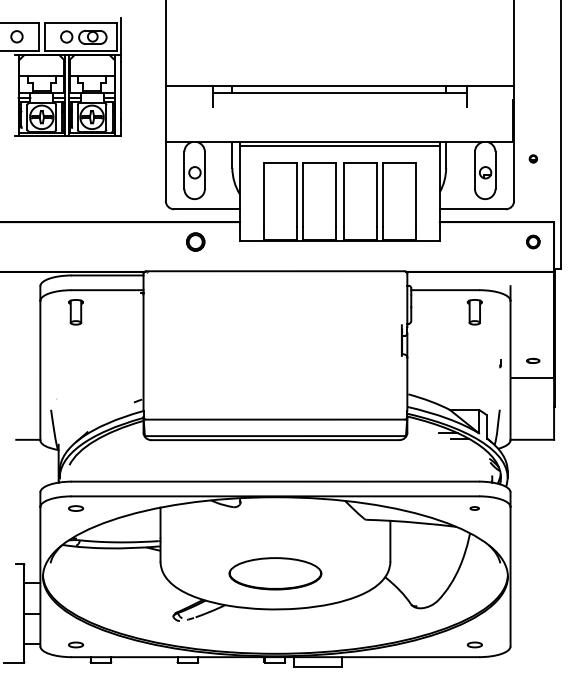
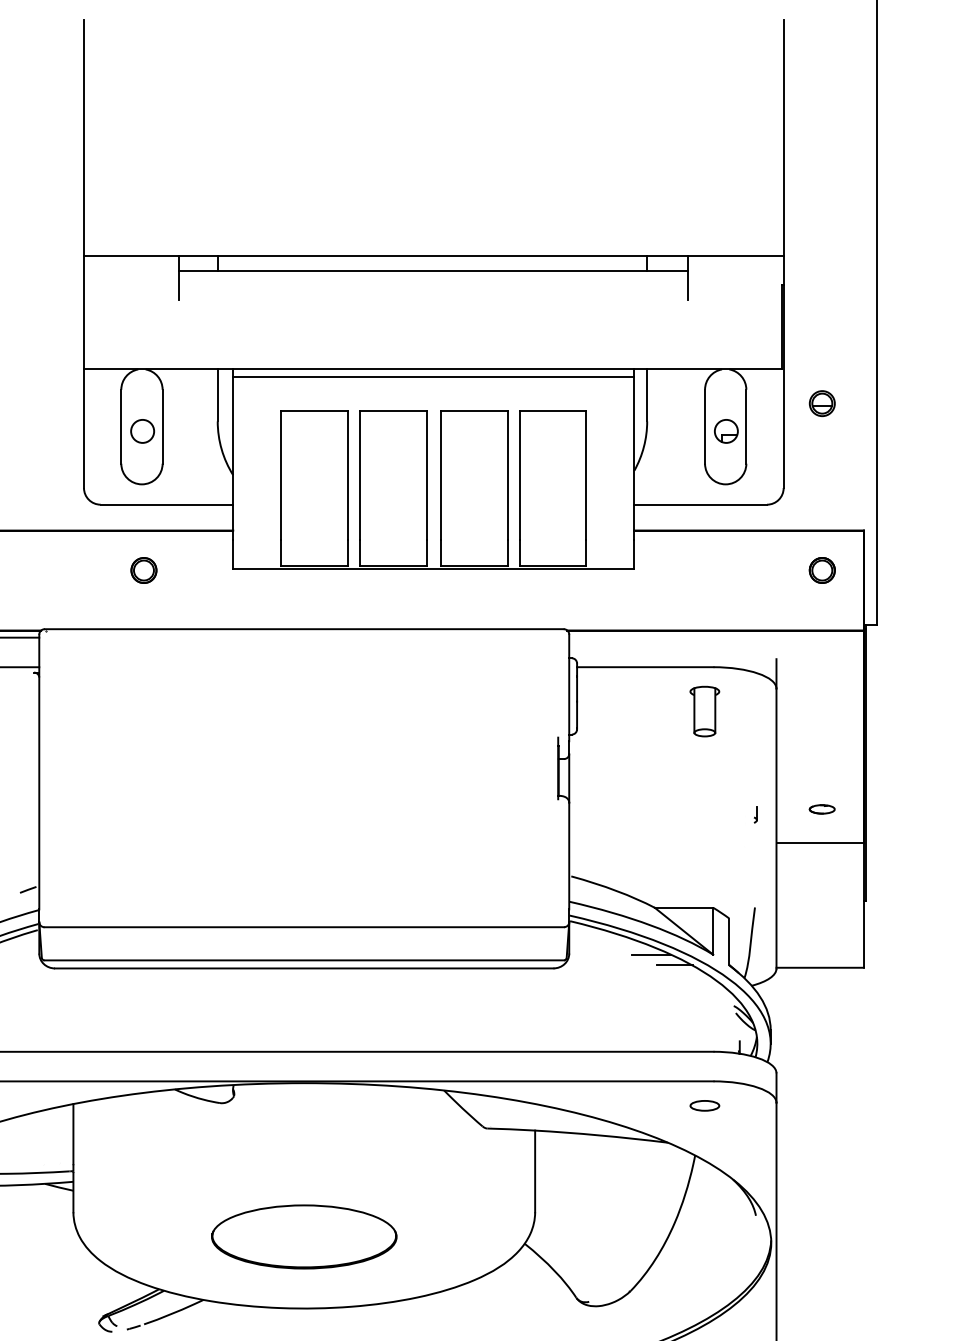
part: (533, 158) -> (822, 402), size x1.67
part: (195, 241) -> (143, 569), size x0.71
part: (474, 508) -> (704, 1105), size x1.67

